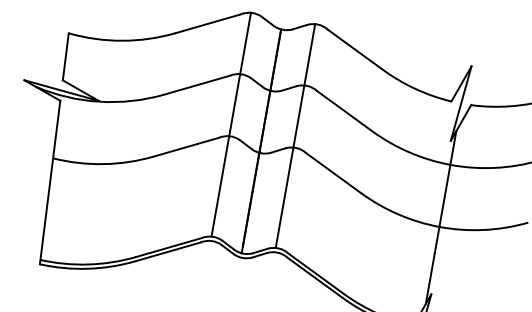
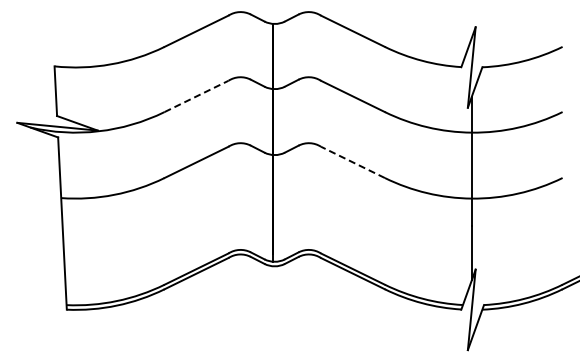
line: (197, 85) -> (196, 96), solid -> dashed
line: (231, 125) -> (238, 131), removed
line: (295, 136) -> (306, 131), removed
line: (333, 173) -> (352, 162), solid -> dashed

